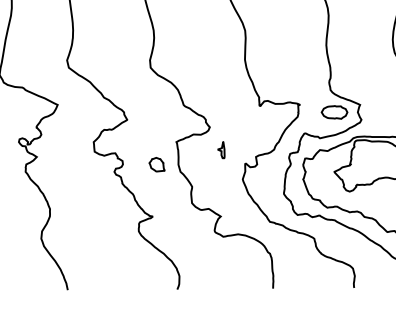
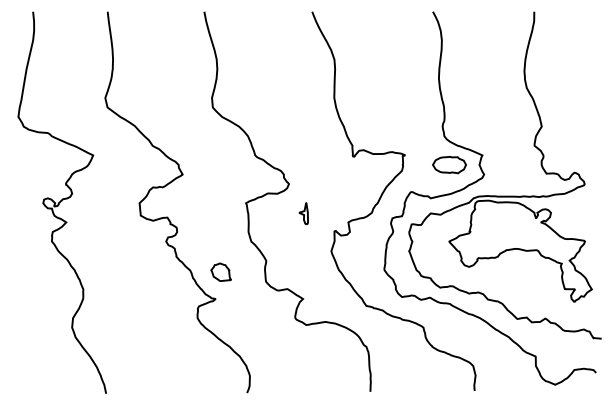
part: (156, 164) -> (220, 271), moved

